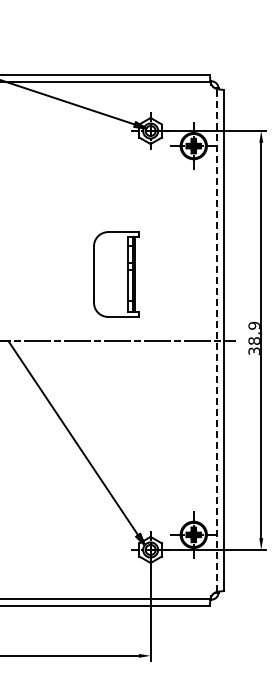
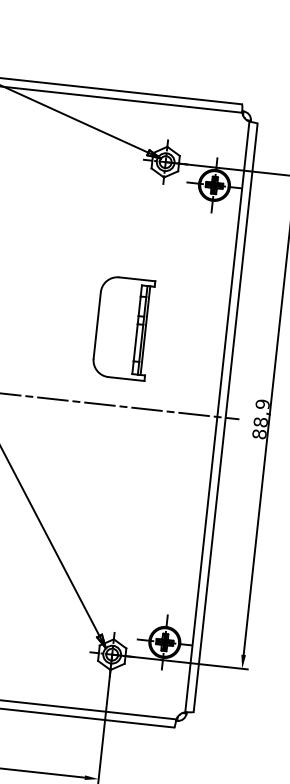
part: (116, 274) -> (123, 328), moved
line: (217, 340) -> (217, 416), dashed -> solid
text: (253, 351) -> (258, 434), 38,9 -> 88,9

